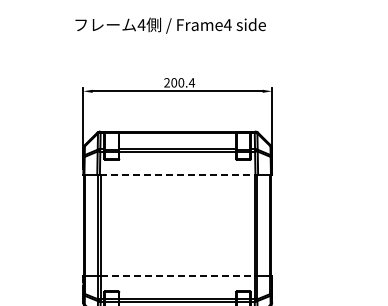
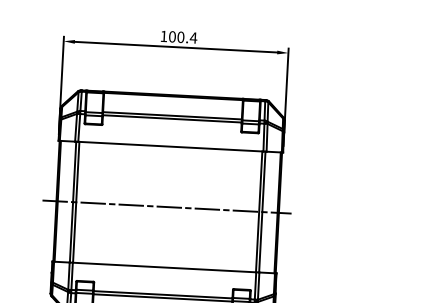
text: (166, 82) -> (163, 36), 200.4 -> 100.4
line: (177, 174) -> (170, 146), dashed -> solid
line: (176, 225) -> (166, 206), added
line: (178, 276) -> (165, 267), dashed -> solid

